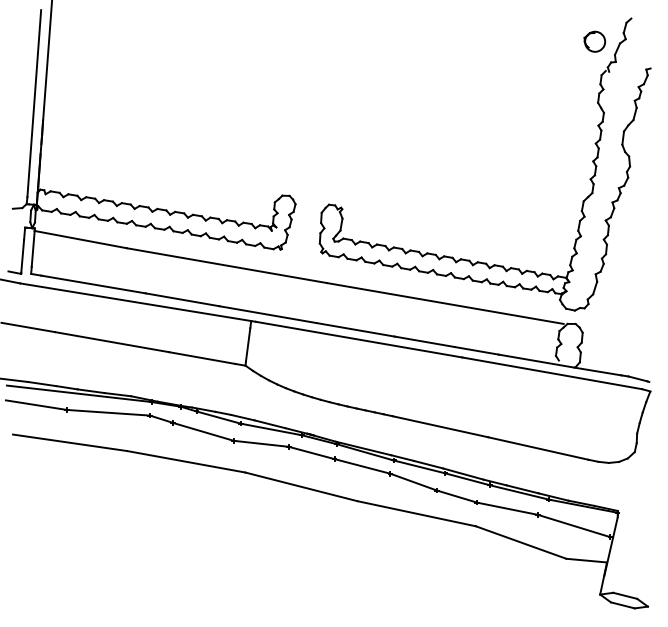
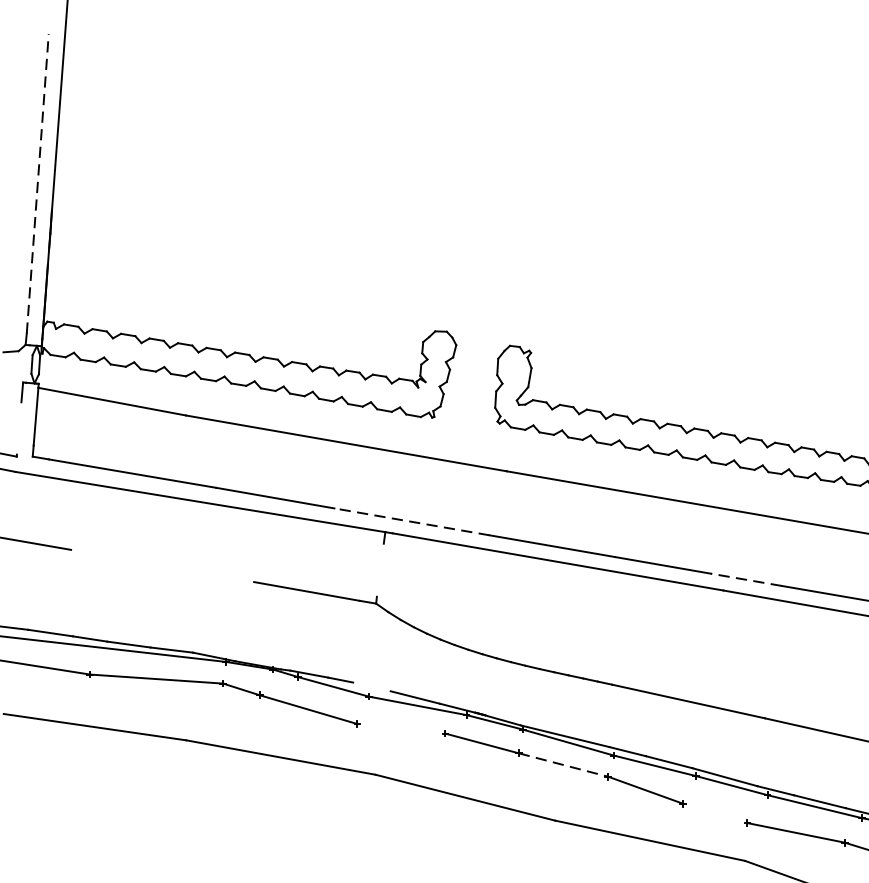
line: (34, 103) -> (38, 183), solid -> dashed
line: (22, 255) -> (18, 427), removed
line: (267, 314) -> (411, 521), solid -> dashed
line: (112, 342) -> (163, 566), removed
line: (247, 344) -> (379, 569), removed
line: (476, 350) -> (746, 579), solid -> dashed
line: (242, 417) -> (371, 686), removed
line: (260, 443) -> (400, 728), removed
line: (362, 466) -> (563, 765), solid -> dashed
line: (456, 496) -> (714, 813), removed

